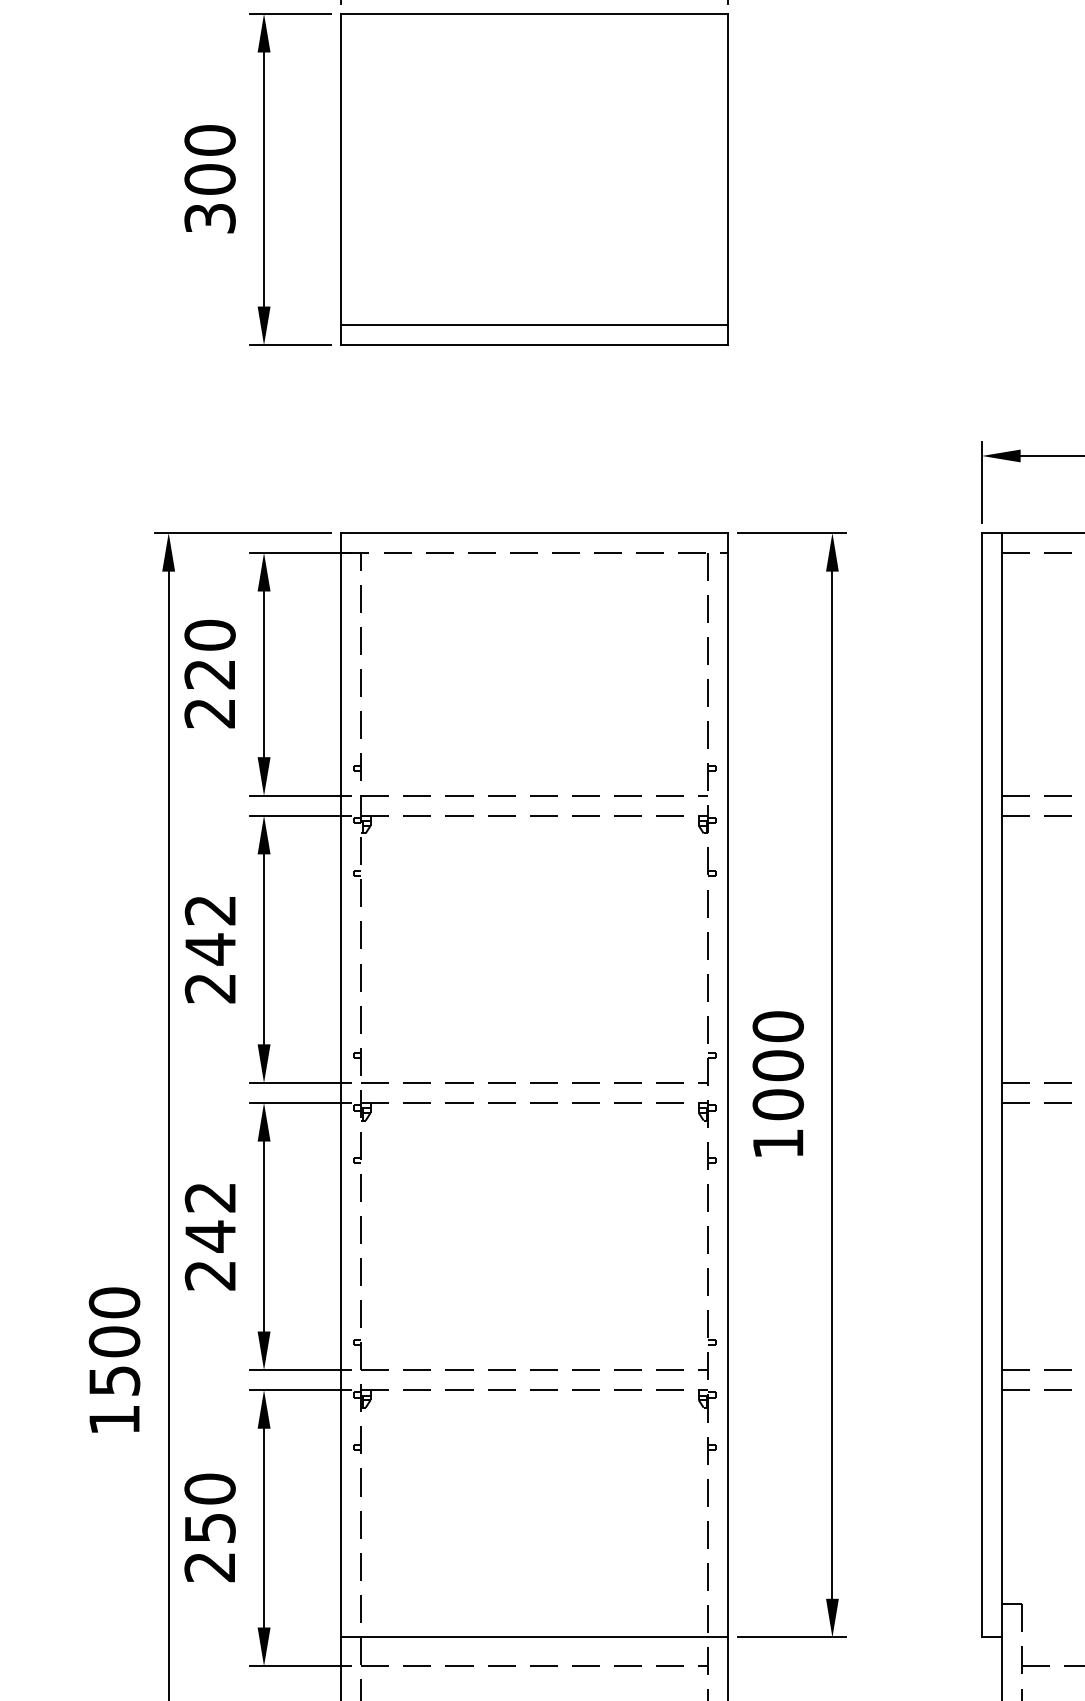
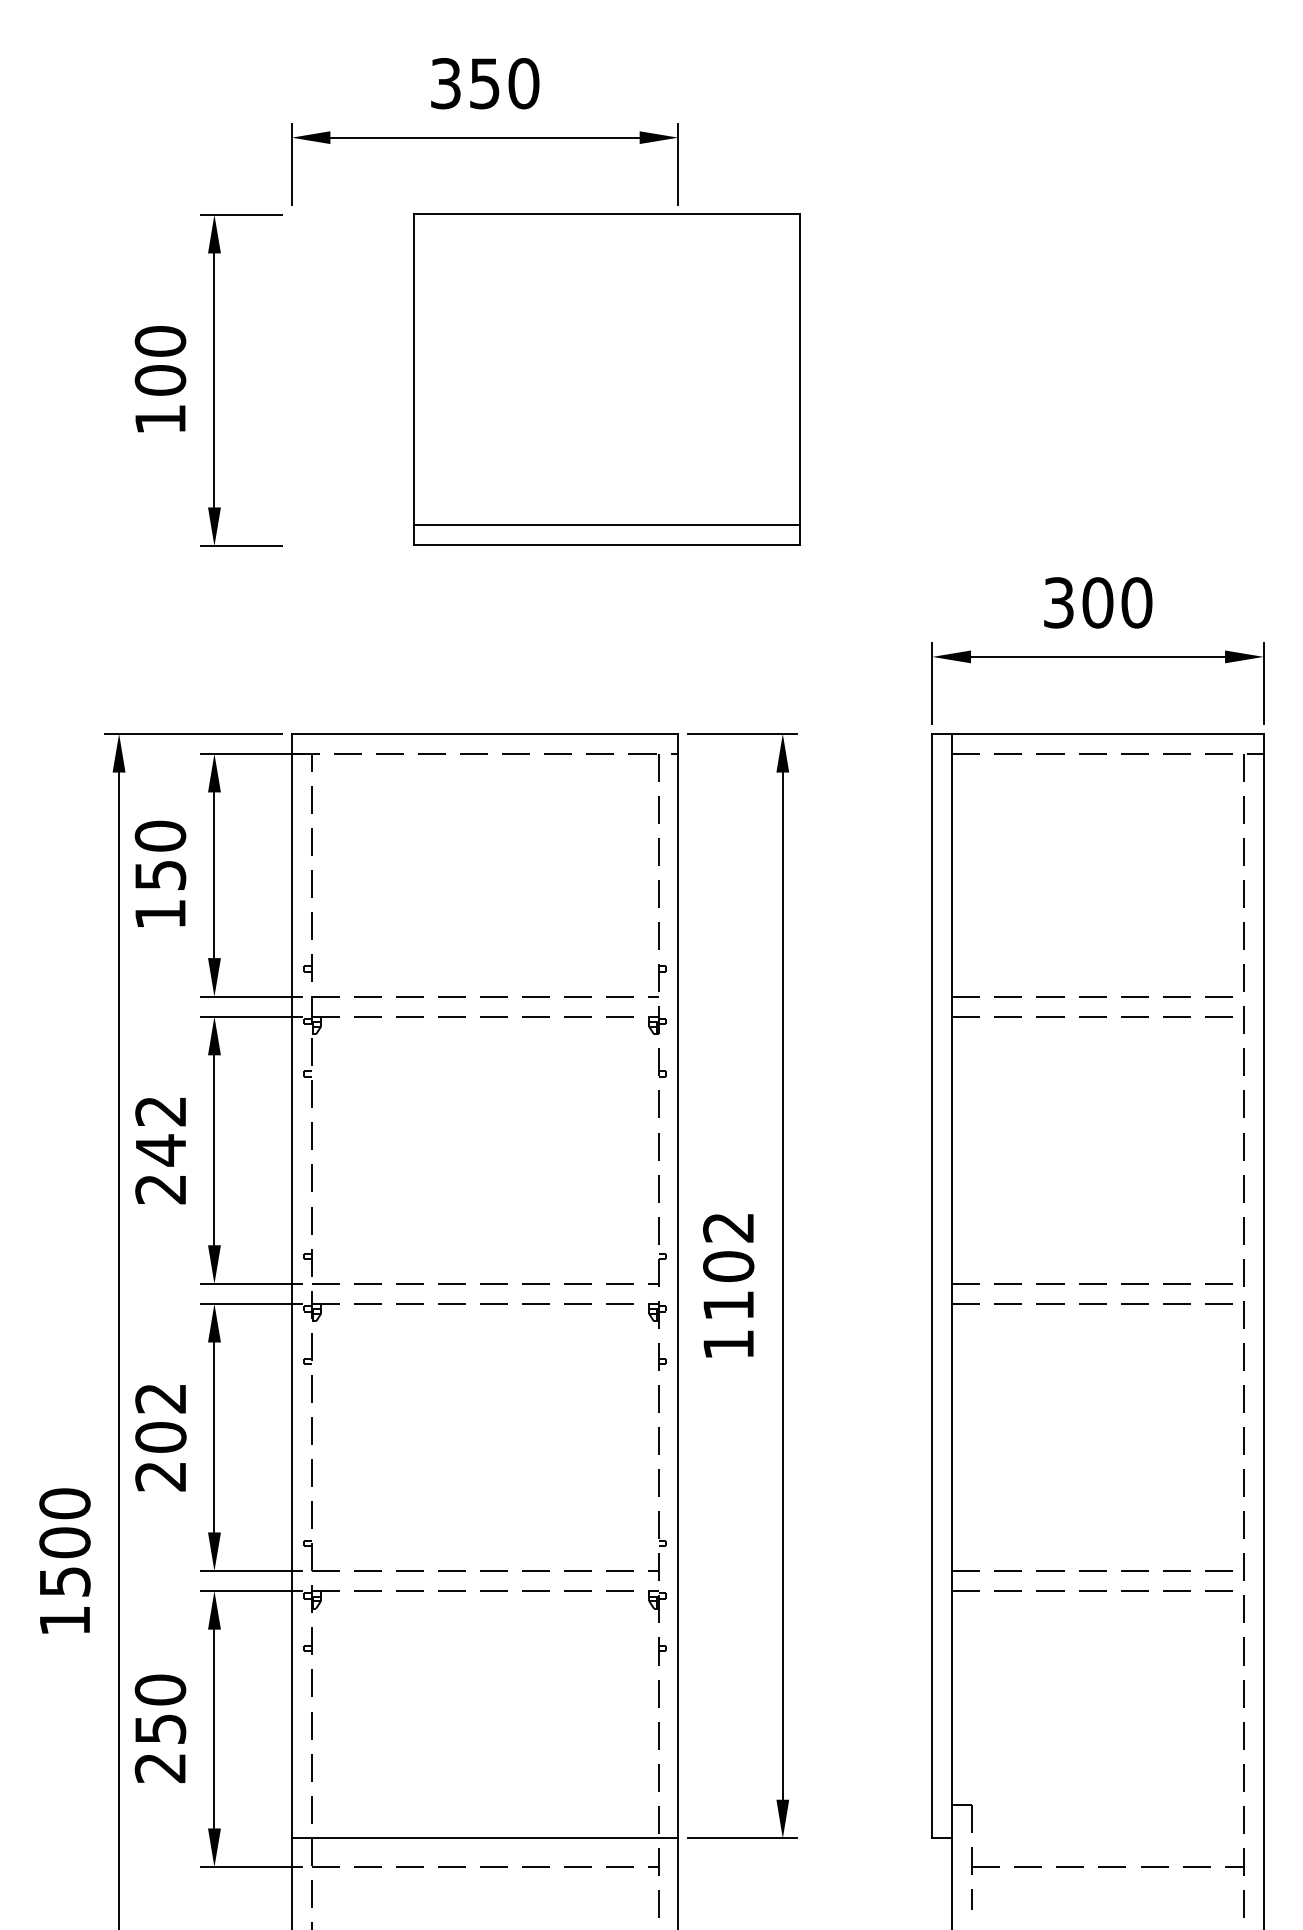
part: (534, 179) -> (606, 379), moved
text: (210, 218) -> (160, 419), 300 -> 100
text: (210, 694) -> (160, 895), 220 -> 150
text: (778, 1065) -> (728, 1266), 1000 -> 1102
text: (210, 1236) -> (160, 1437), 242 -> 202

